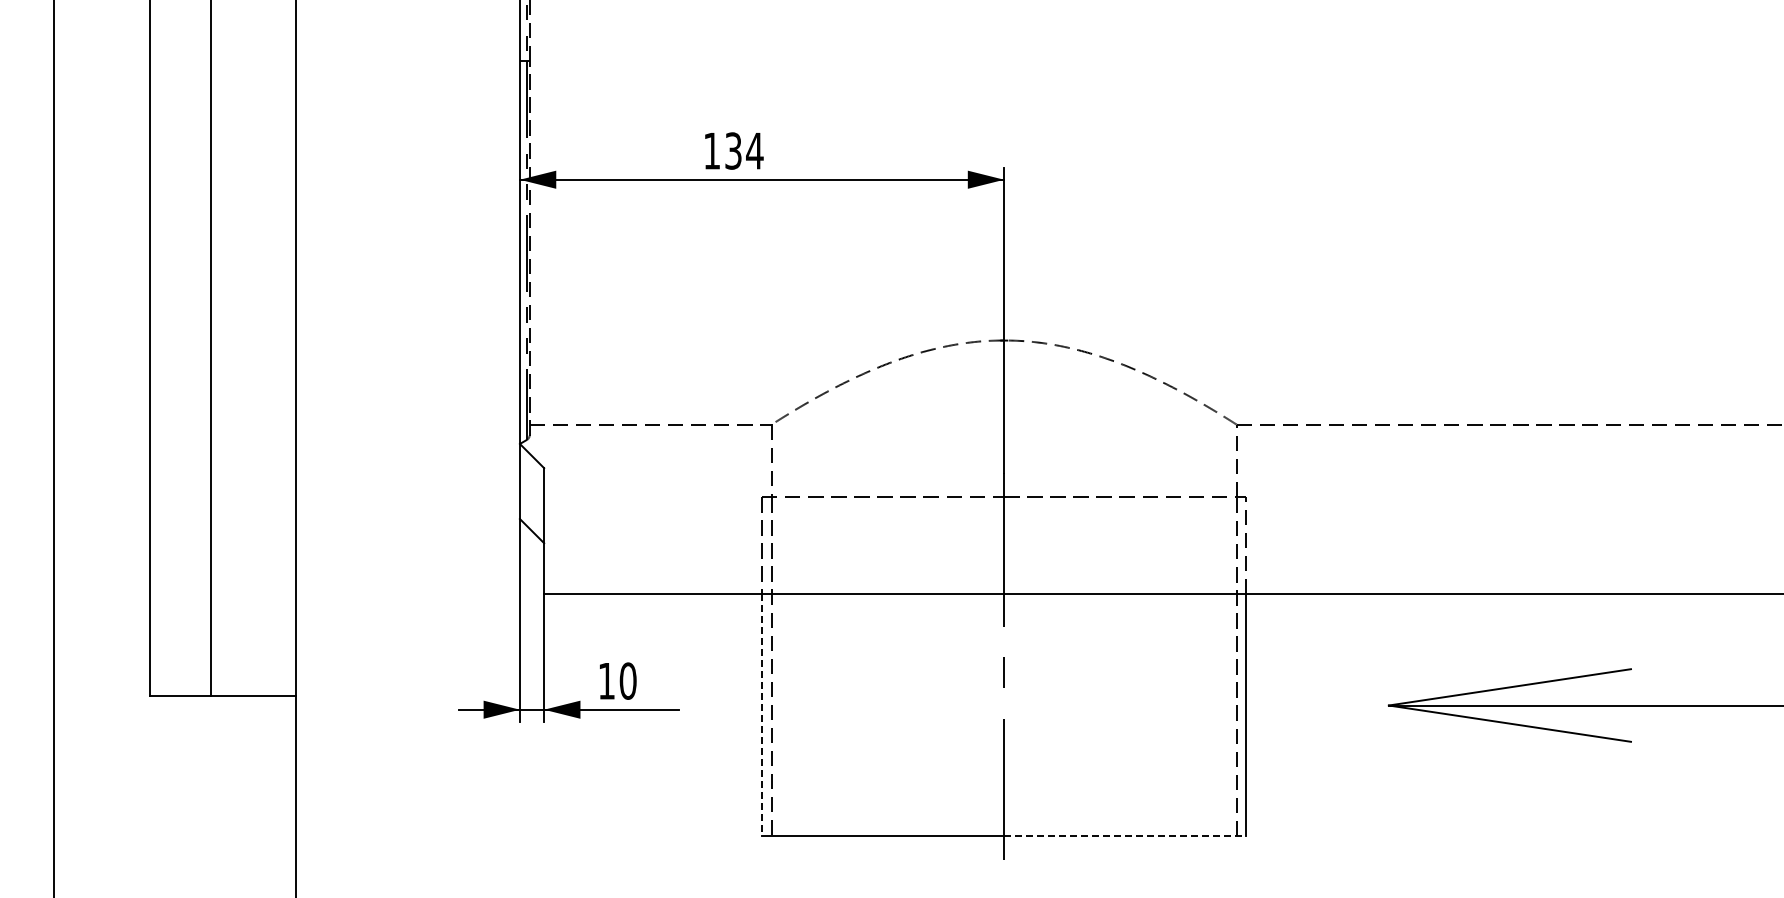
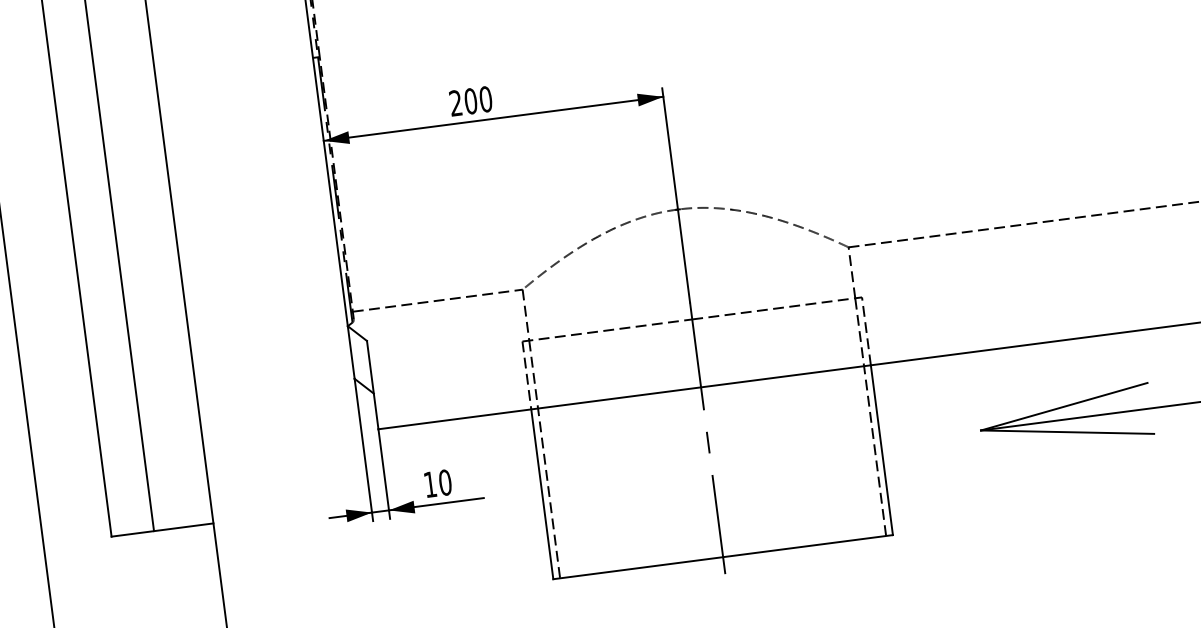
text: (733, 150) -> (470, 100), 134 -> 200
line: (762, 715) -> (542, 494), dashed -> solid
line: (1125, 836) -> (808, 546), dashed -> solid

